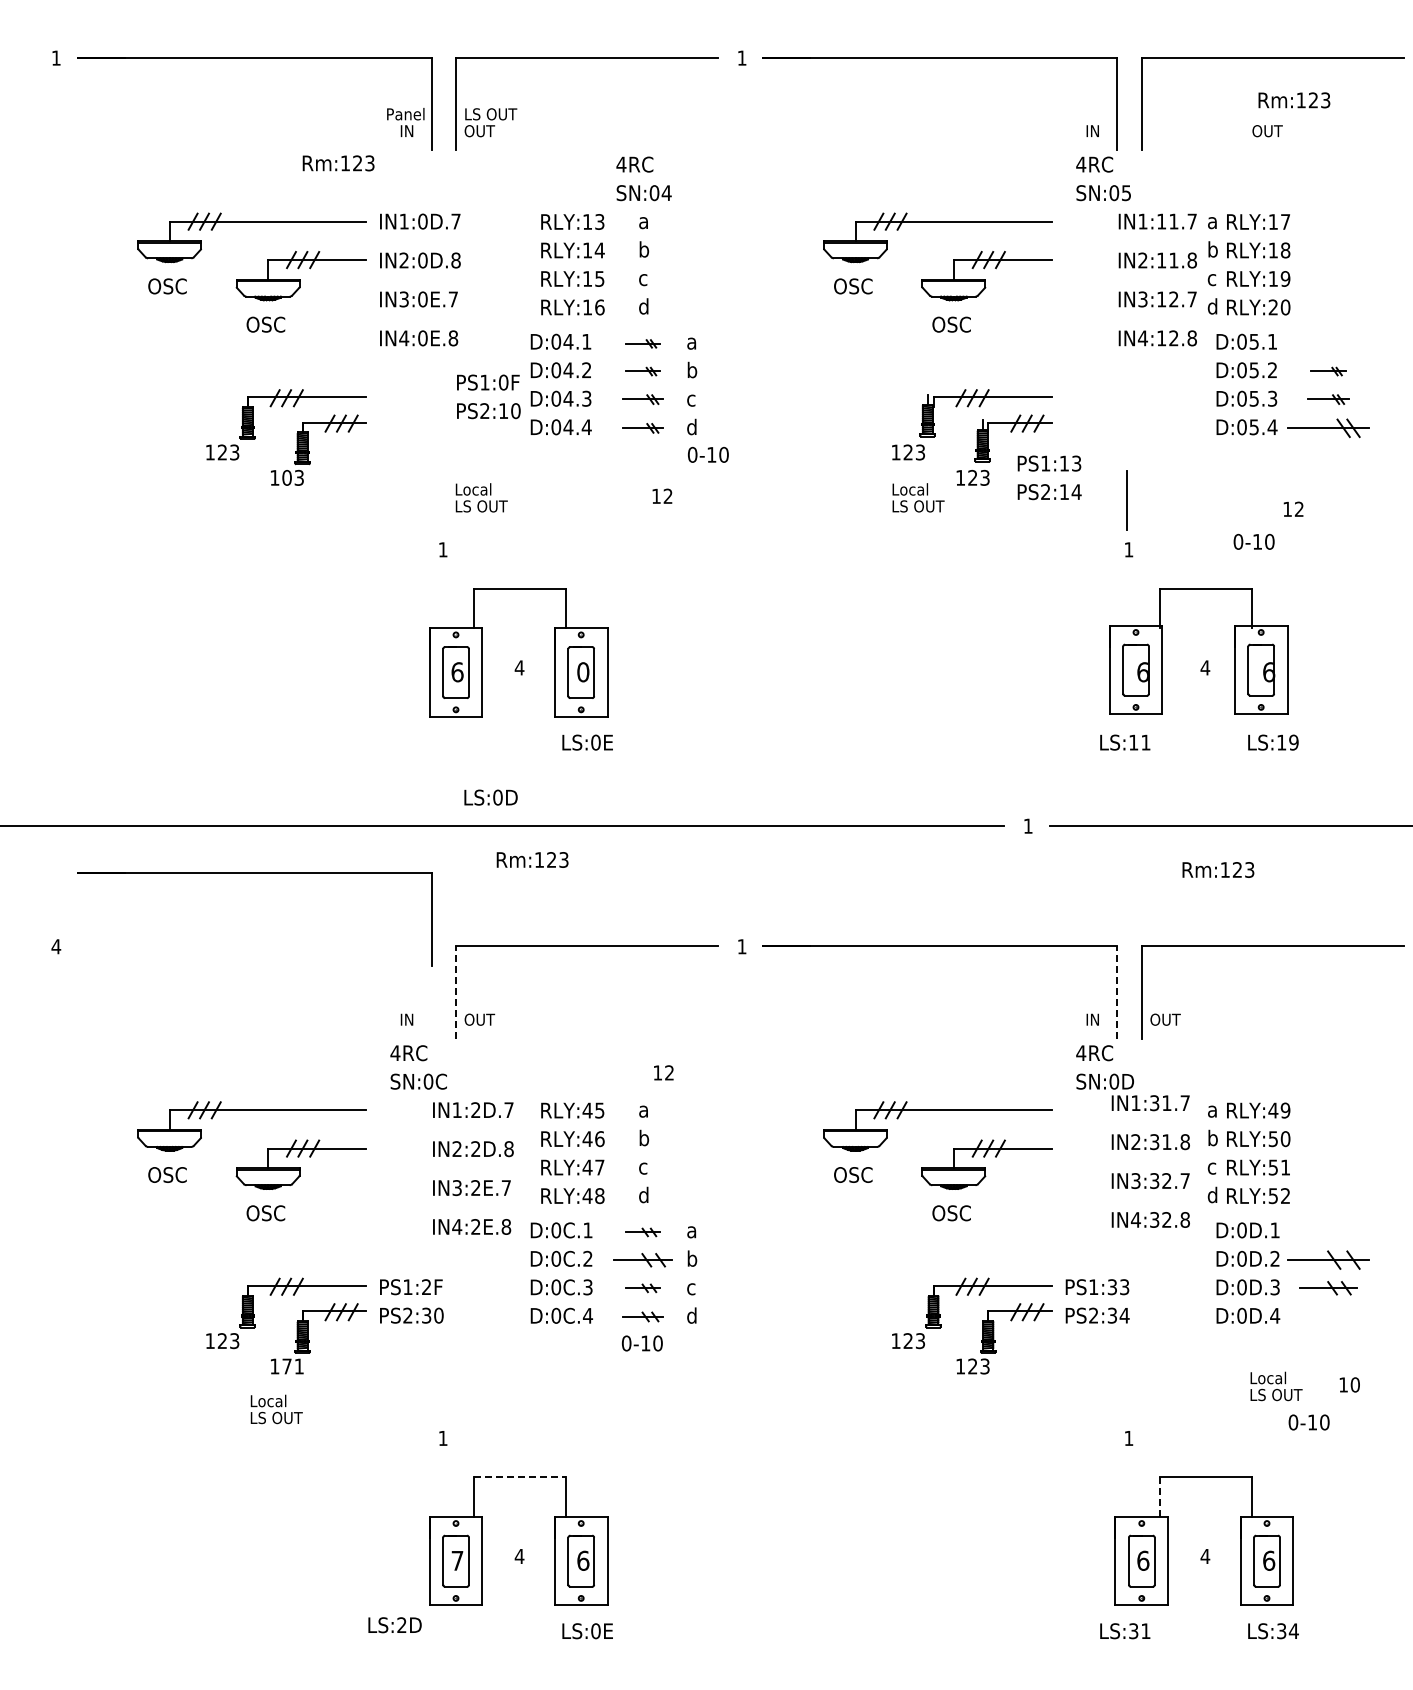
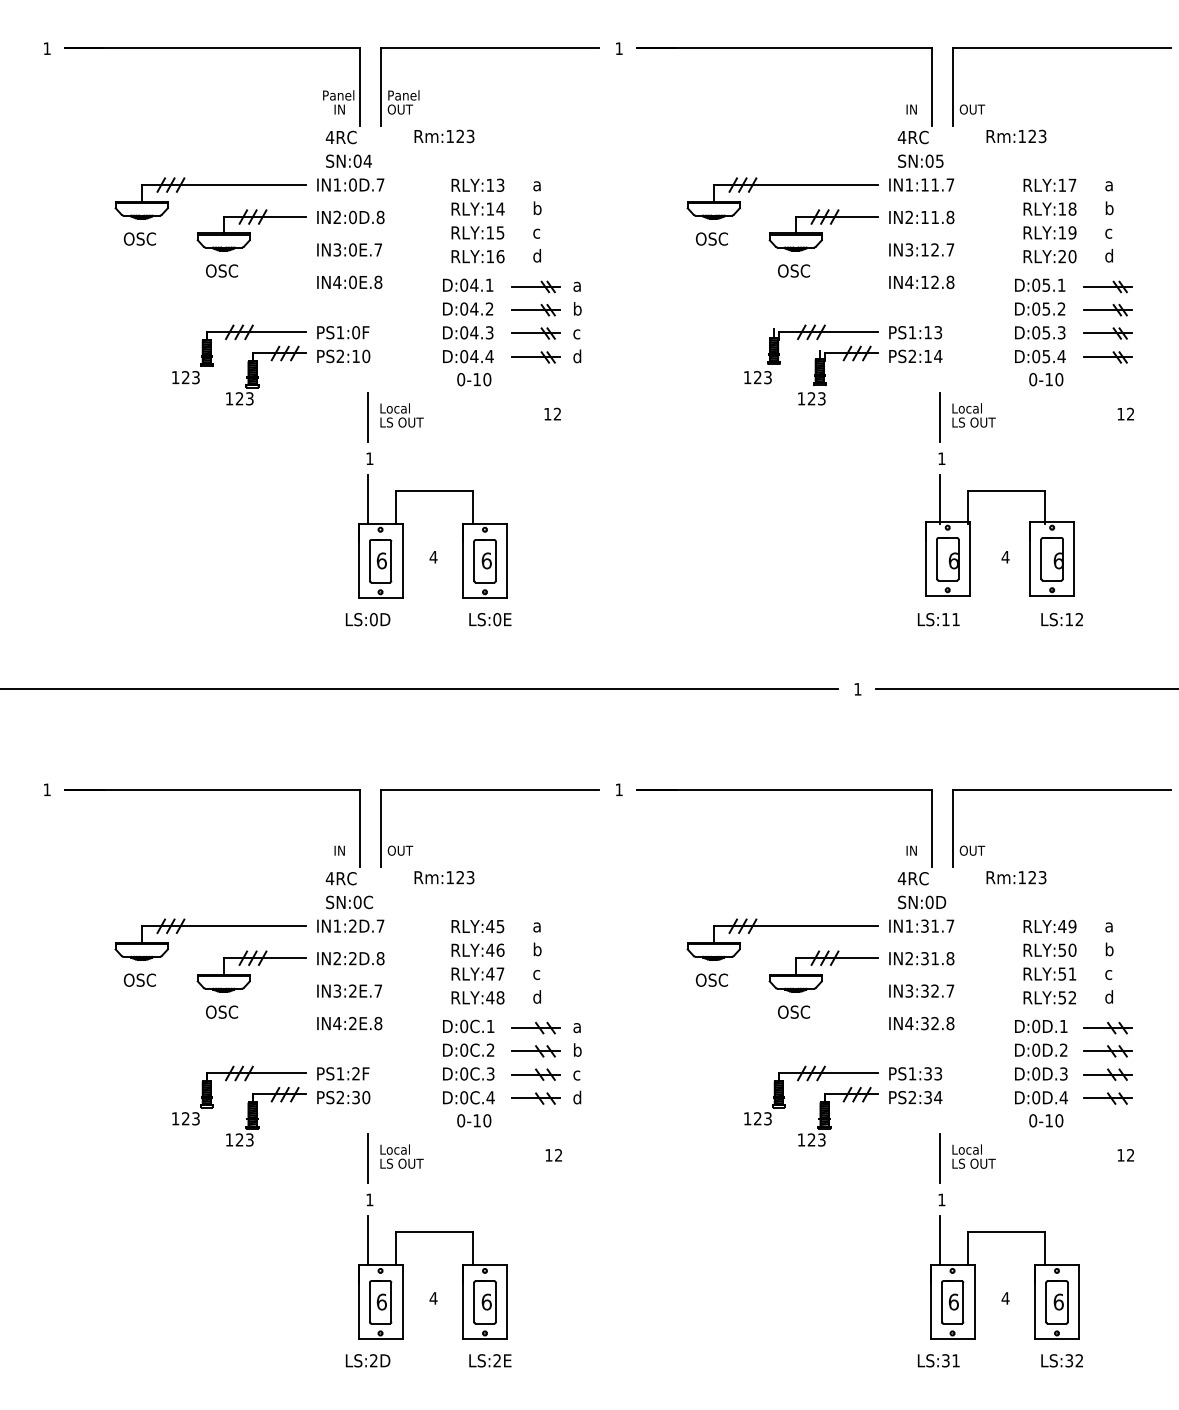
text: (1294, 100) -> (1016, 136), moved
text: (491, 114) -> (410, 95), LS OUT -> Panel
text: (1267, 131) -> (972, 109), moved
text: (338, 163) -> (444, 136), moved
text: (643, 178) -> (348, 149), moved
text: (1212, 265) -> (1109, 221), moved
text: (1157, 279) -> (921, 233), moved
part: (642, 343) -> (536, 286), size x1.67
part: (1328, 343) -> (1108, 286), added
part: (642, 371) -> (536, 310), size x1.67
part: (1328, 371) -> (1108, 310), size x1.67
text: (488, 396) -> (343, 344), moved
part: (642, 399) -> (536, 333), size x1.43
part: (1328, 399) -> (1108, 333), size x1.43
part: (642, 428) -> (536, 357), size x1.43
part: (1328, 428) -> (1108, 357), size x0.71
text: (708, 454) -> (474, 379), moved
text: (286, 477) -> (239, 398), 103 -> 123
text: (1049, 477) -> (915, 344), moved
text: (918, 497) -> (974, 415), moved
line: (441, 499) -> (368, 416), added
text: (1293, 508) -> (1125, 413), moved
text: (1253, 541) -> (1045, 379), moved
line: (441, 598) -> (368, 499), added
line: (1126, 598) -> (939, 499), added
text: (583, 672) -> (486, 561), 0 -> 6
text: (1293, 742) -> (1079, 619), LS:19 -> LS:12
text: (490, 797) -> (367, 619), moved
text: (532, 859) -> (444, 877), moved
text: (1218, 869) -> (1016, 877), moved
part: (254, 873) -> (212, 789), moved
text: (56, 946) -> (47, 789), 4 -> 1
line: (456, 992) -> (380, 828), dashed -> solid
line: (1117, 992) -> (932, 828), dashed -> solid
text: (663, 1072) -> (553, 1154), moved
text: (1212, 1154) -> (1109, 963), moved
text: (1150, 1161) -> (921, 974), moved
text: (473, 1168) -> (350, 974), moved
part: (642, 1232) -> (536, 1028), size x1.67
part: (1328, 1232) -> (1108, 1028), added
part: (1328, 1260) -> (1108, 1051), size x0.71
part: (642, 1288) -> (536, 1074), size x1.67
part: (642, 1316) -> (536, 1098), size x1.43
part: (1328, 1316) -> (1108, 1098), added
text: (641, 1343) -> (473, 1120), moved
text: (292, 1366) -> (244, 1139), 171 -> 123
text: (1354, 1384) -> (1129, 1154), 10 -> 12
text: (1276, 1386) -> (974, 1156), moved
line: (441, 1388) -> (368, 1158), added
line: (1126, 1388) -> (939, 1158), added
text: (276, 1409) -> (401, 1156), moved
text: (1308, 1422) -> (1045, 1120), moved
line: (520, 1477) -> (434, 1232), dashed -> solid
line: (441, 1486) -> (368, 1240), added
line: (1126, 1486) -> (939, 1240), added
line: (1159, 1496) -> (967, 1248), dashed -> solid
text: (457, 1560) -> (381, 1301), 7 -> 6
text: (394, 1625) -> (367, 1361), moved
text: (1293, 1630) -> (1079, 1360), LS:34 -> LS:32
text: (595, 1631) -> (496, 1361), LS:0E -> LS:2E

